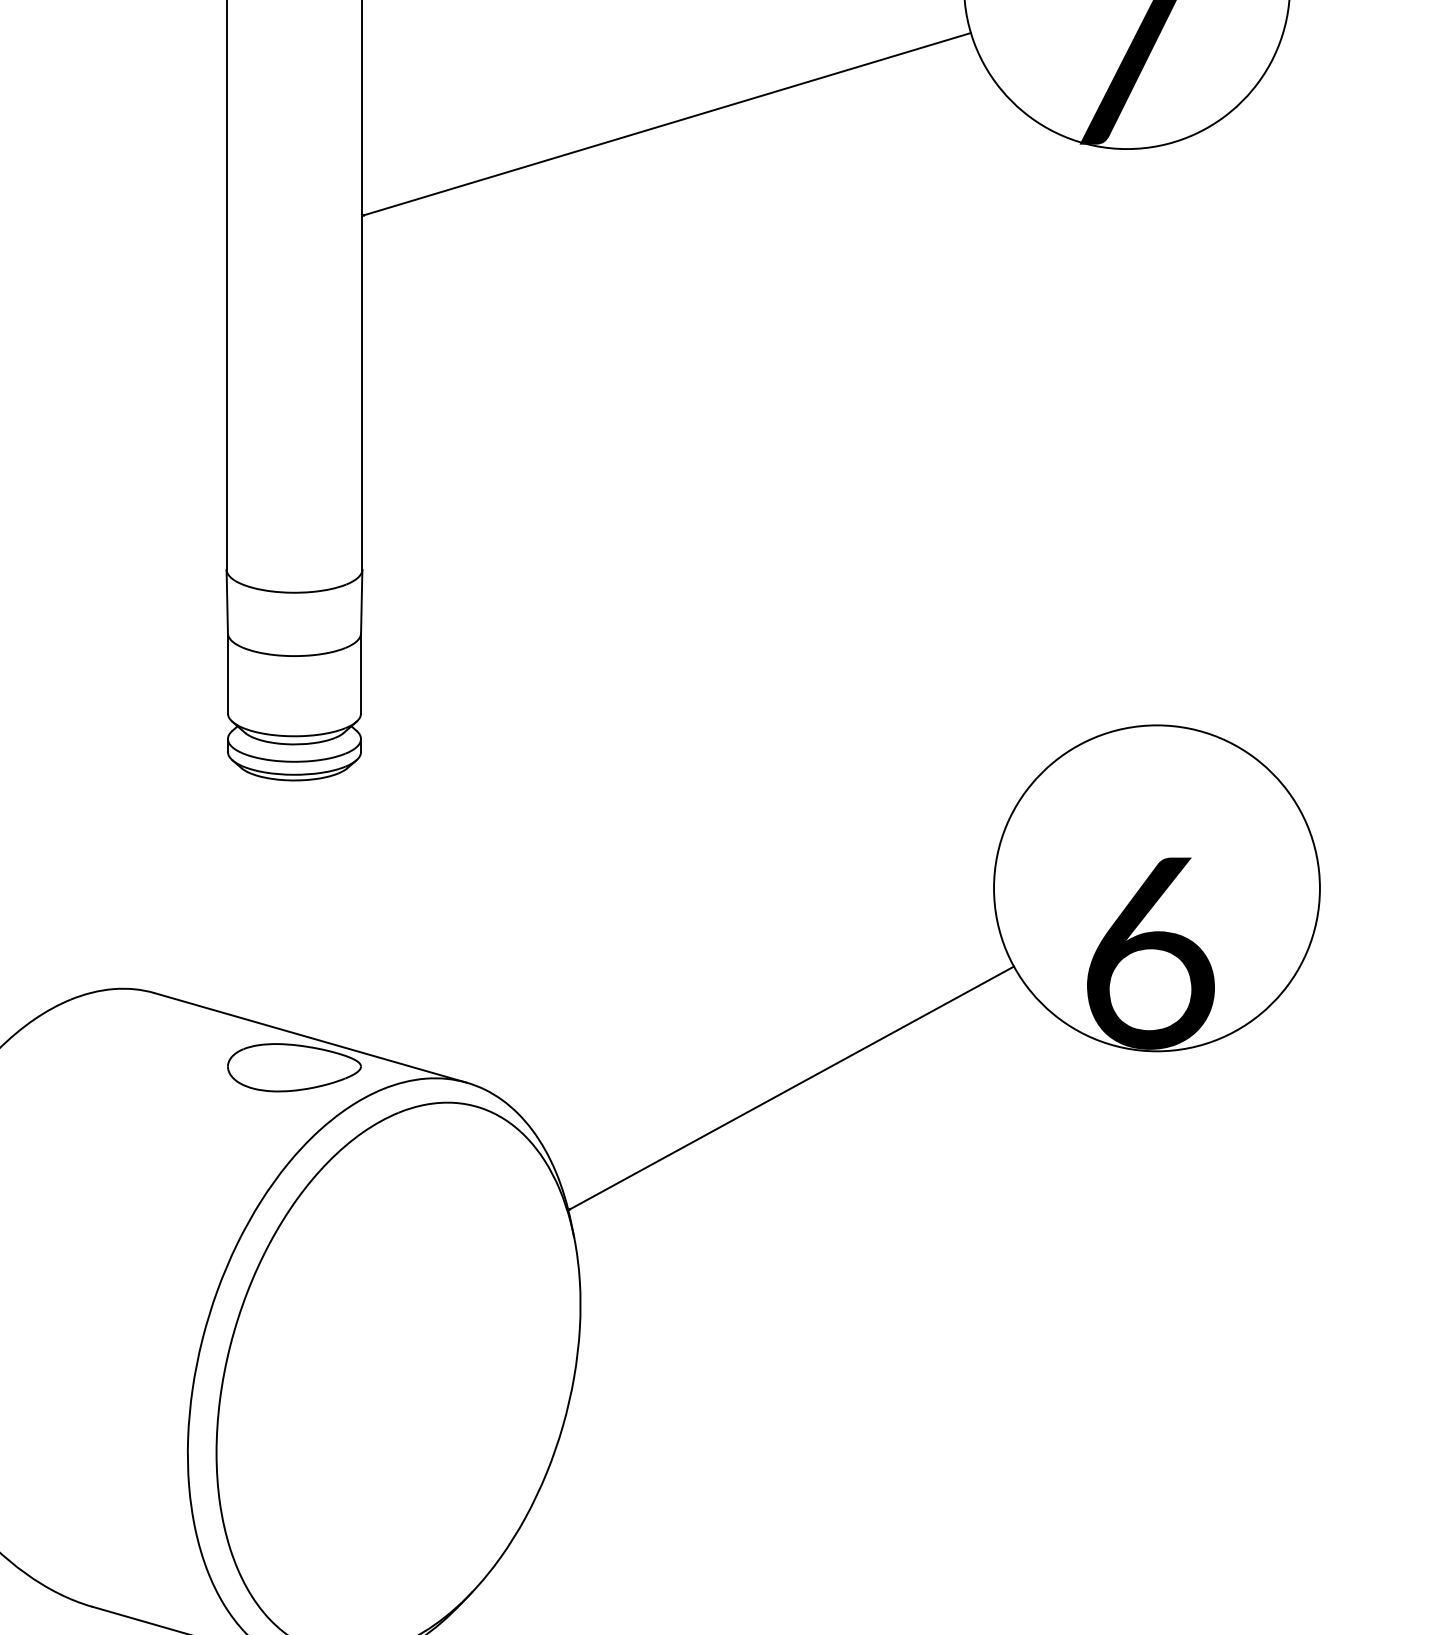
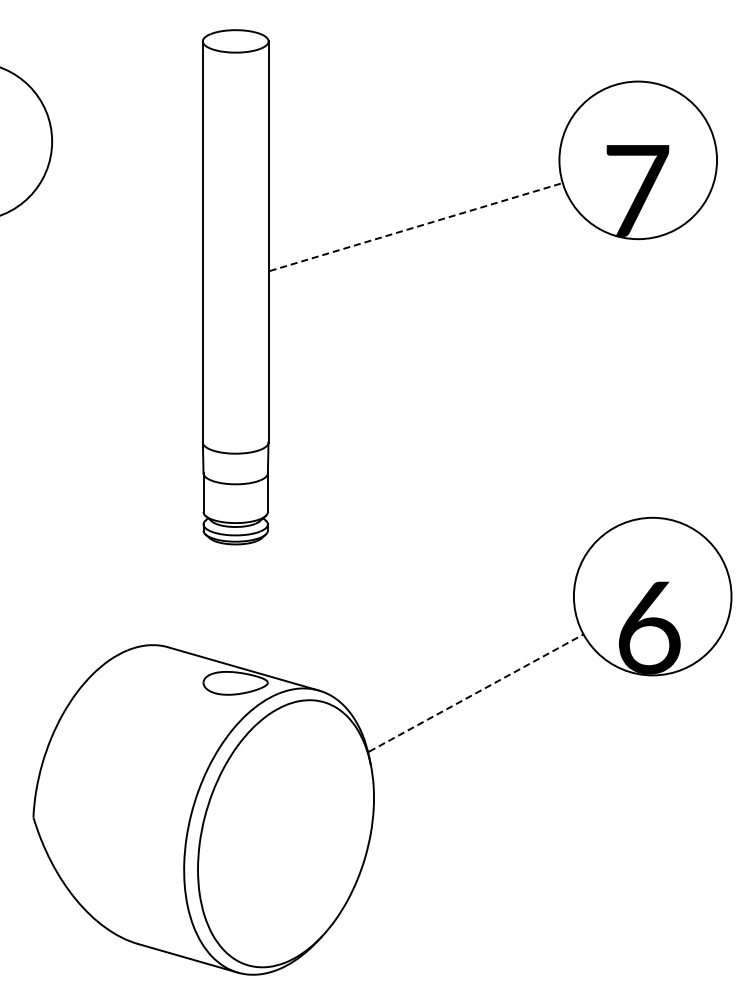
line: (668, 122) -> (416, 226), solid -> dashed
line: (792, 1086) -> (476, 692), solid -> dashed

